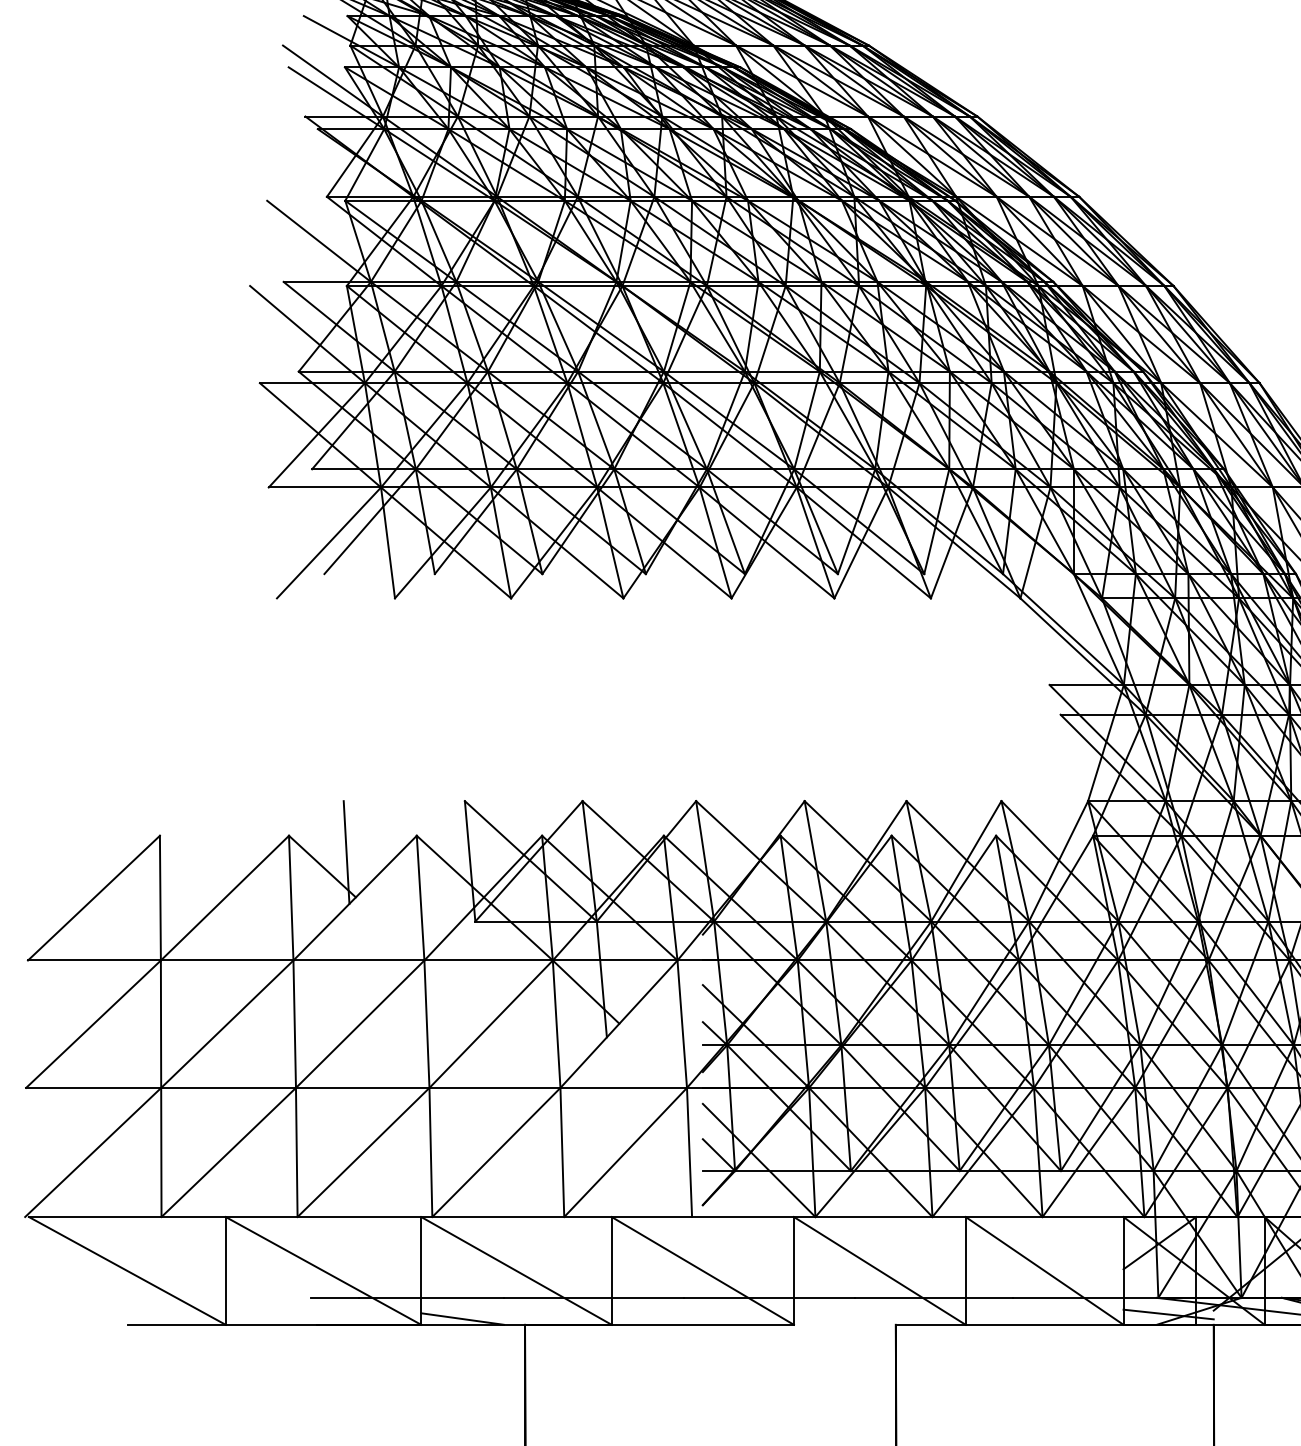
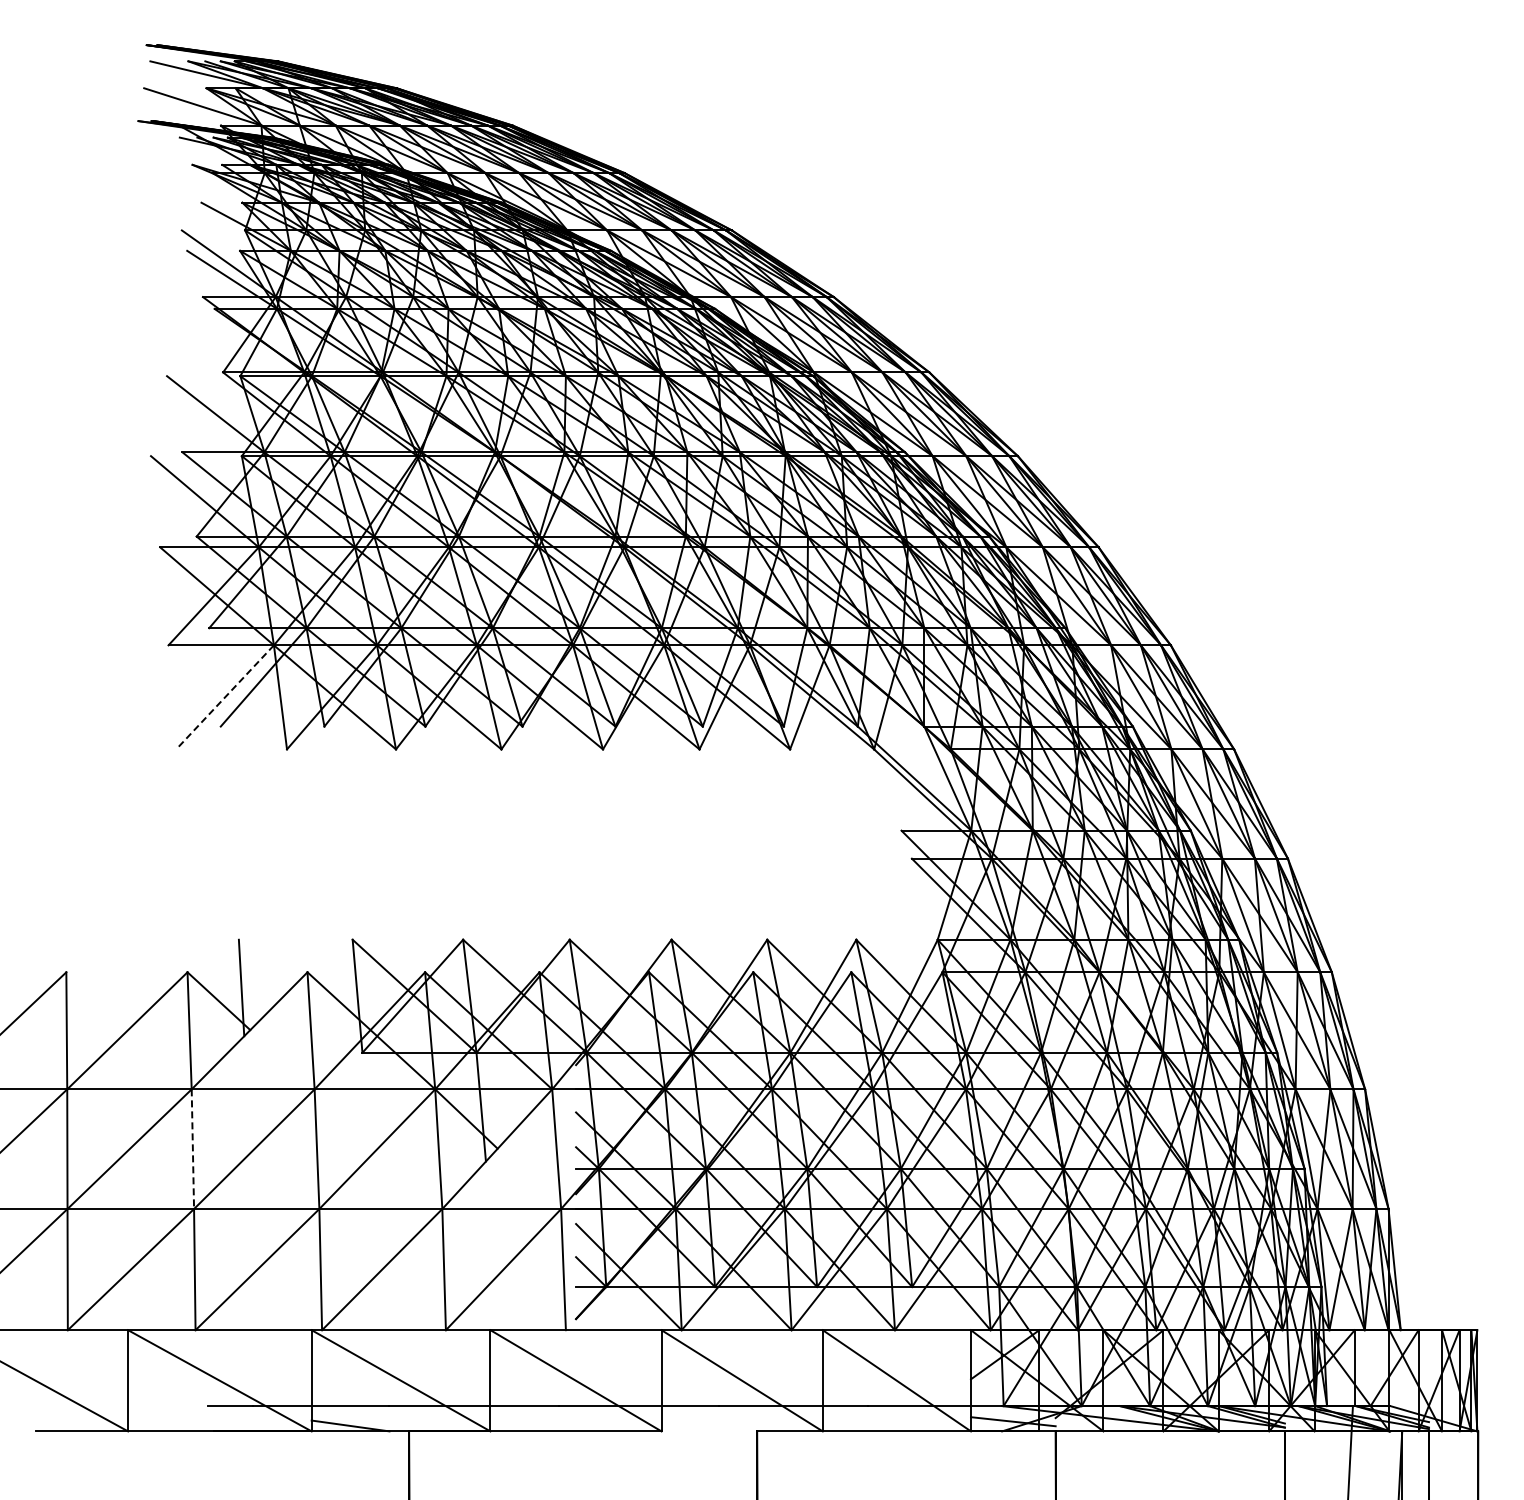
line: (328, 543) -> (224, 697), solid -> dashed
line: (294, 1024) -> (192, 1149), solid -> dashed

